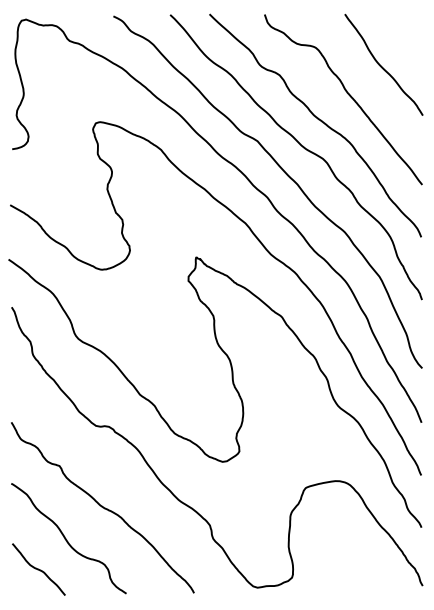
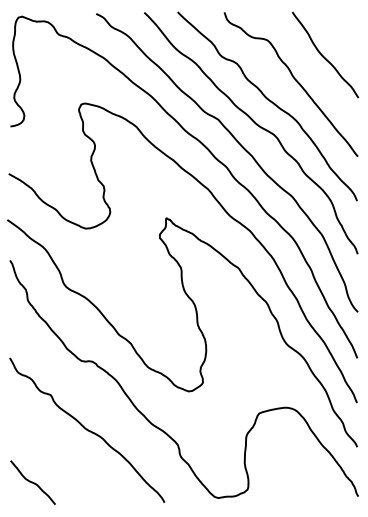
curve: (67, 539) -> (57, 457), removed

